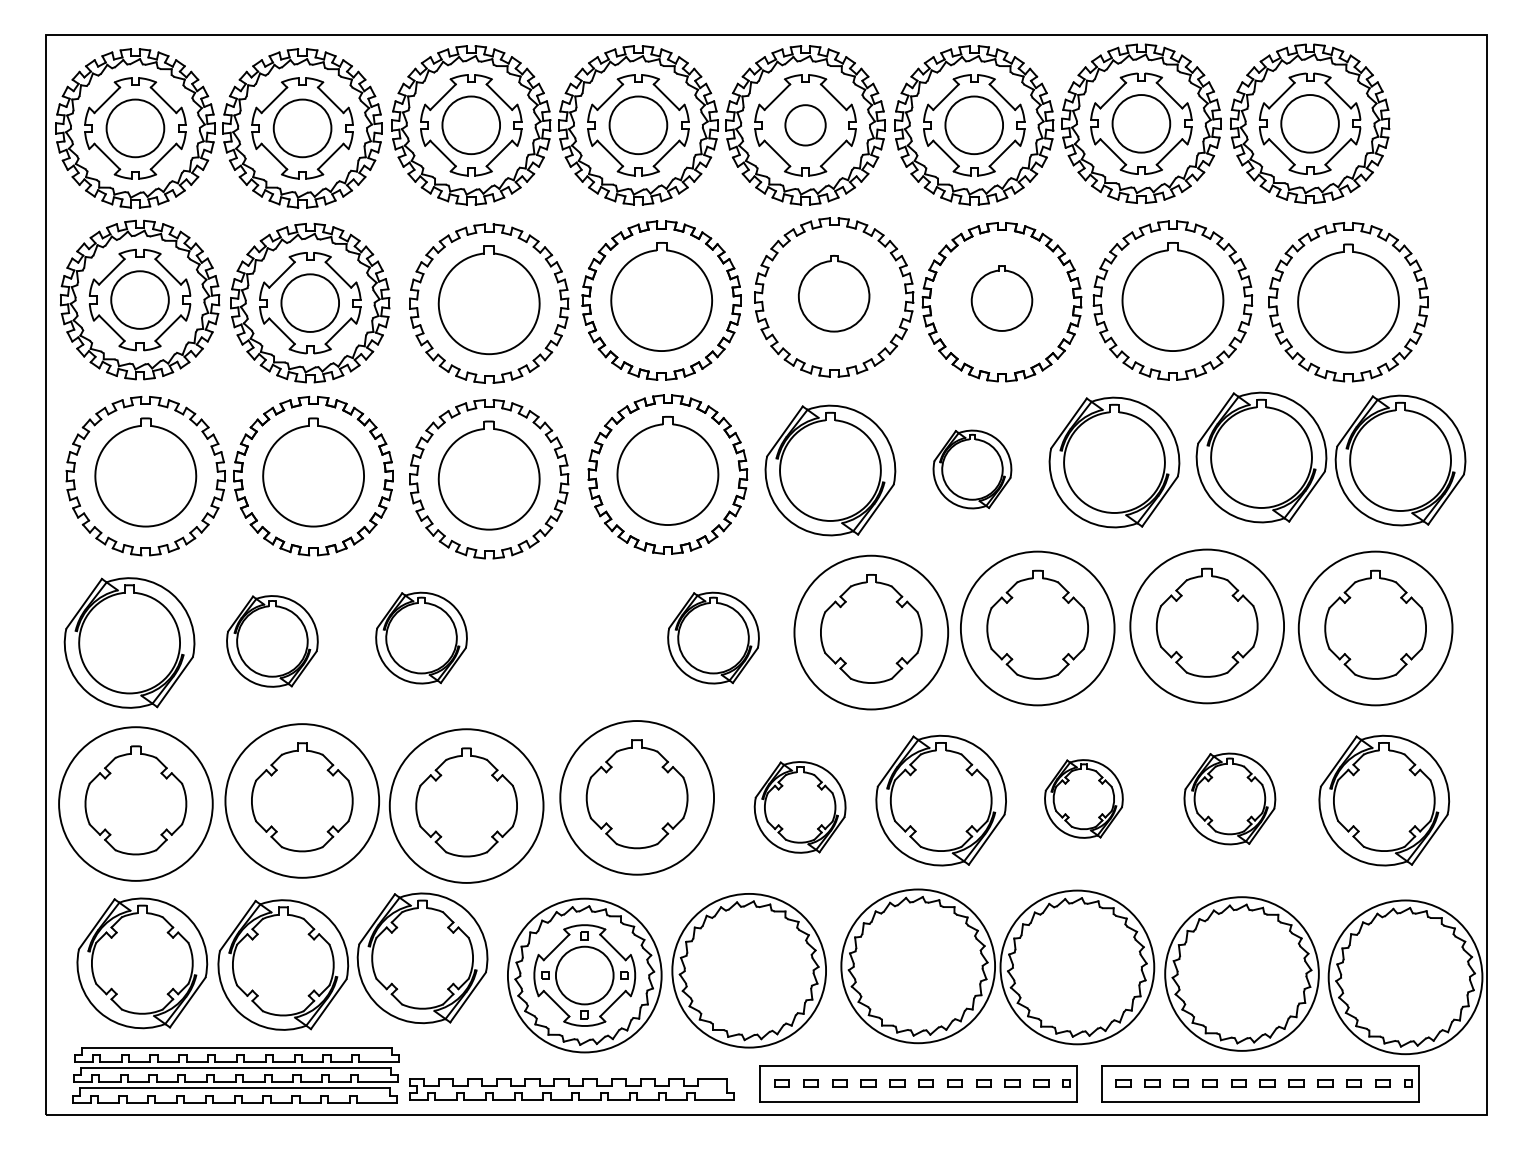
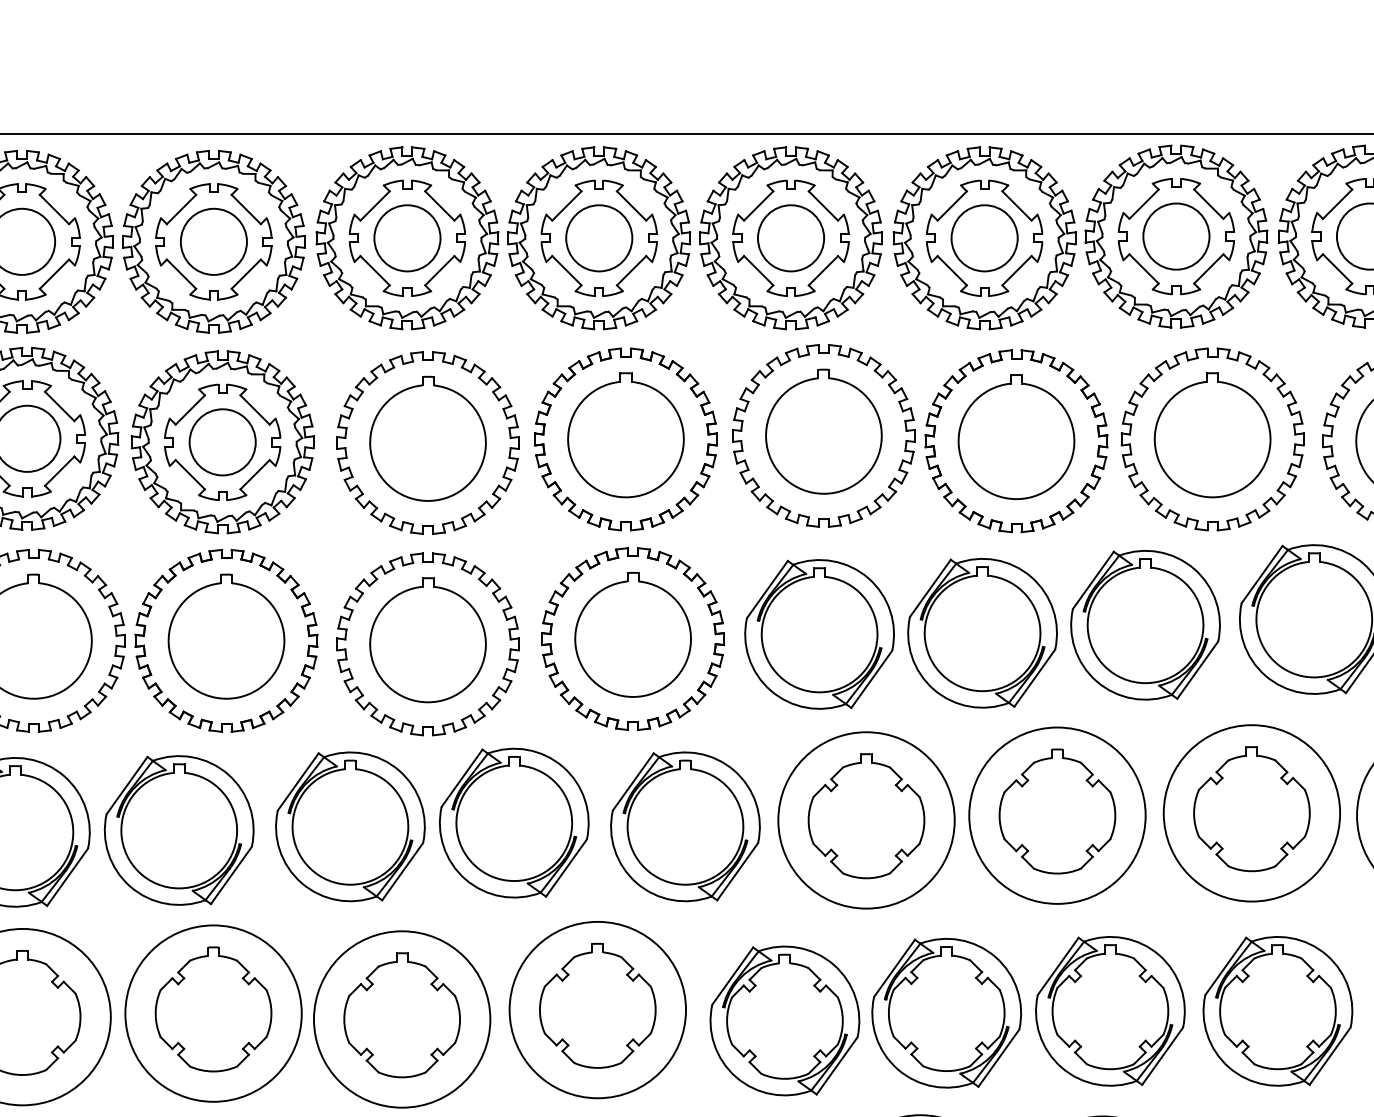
circle: (805, 125) -> (790, 238), size x1.43
part: (833, 293) -> (823, 431), size x1.43
part: (1001, 298) -> (1015, 437), size x1.67
part: (972, 469) -> (982, 633), size x1.67
part: (564, 634) -> (514, 822), added
part: (421, 637) -> (350, 826), size x1.43
part: (713, 637) -> (685, 826), size x1.43
part: (272, 641) -> (179, 830), size x1.43
part: (1083, 798) -> (1109, 1010), size x1.67
part: (1229, 798) -> (1277, 1010), size x1.43
part: (799, 807) -> (784, 1021), size x1.43

